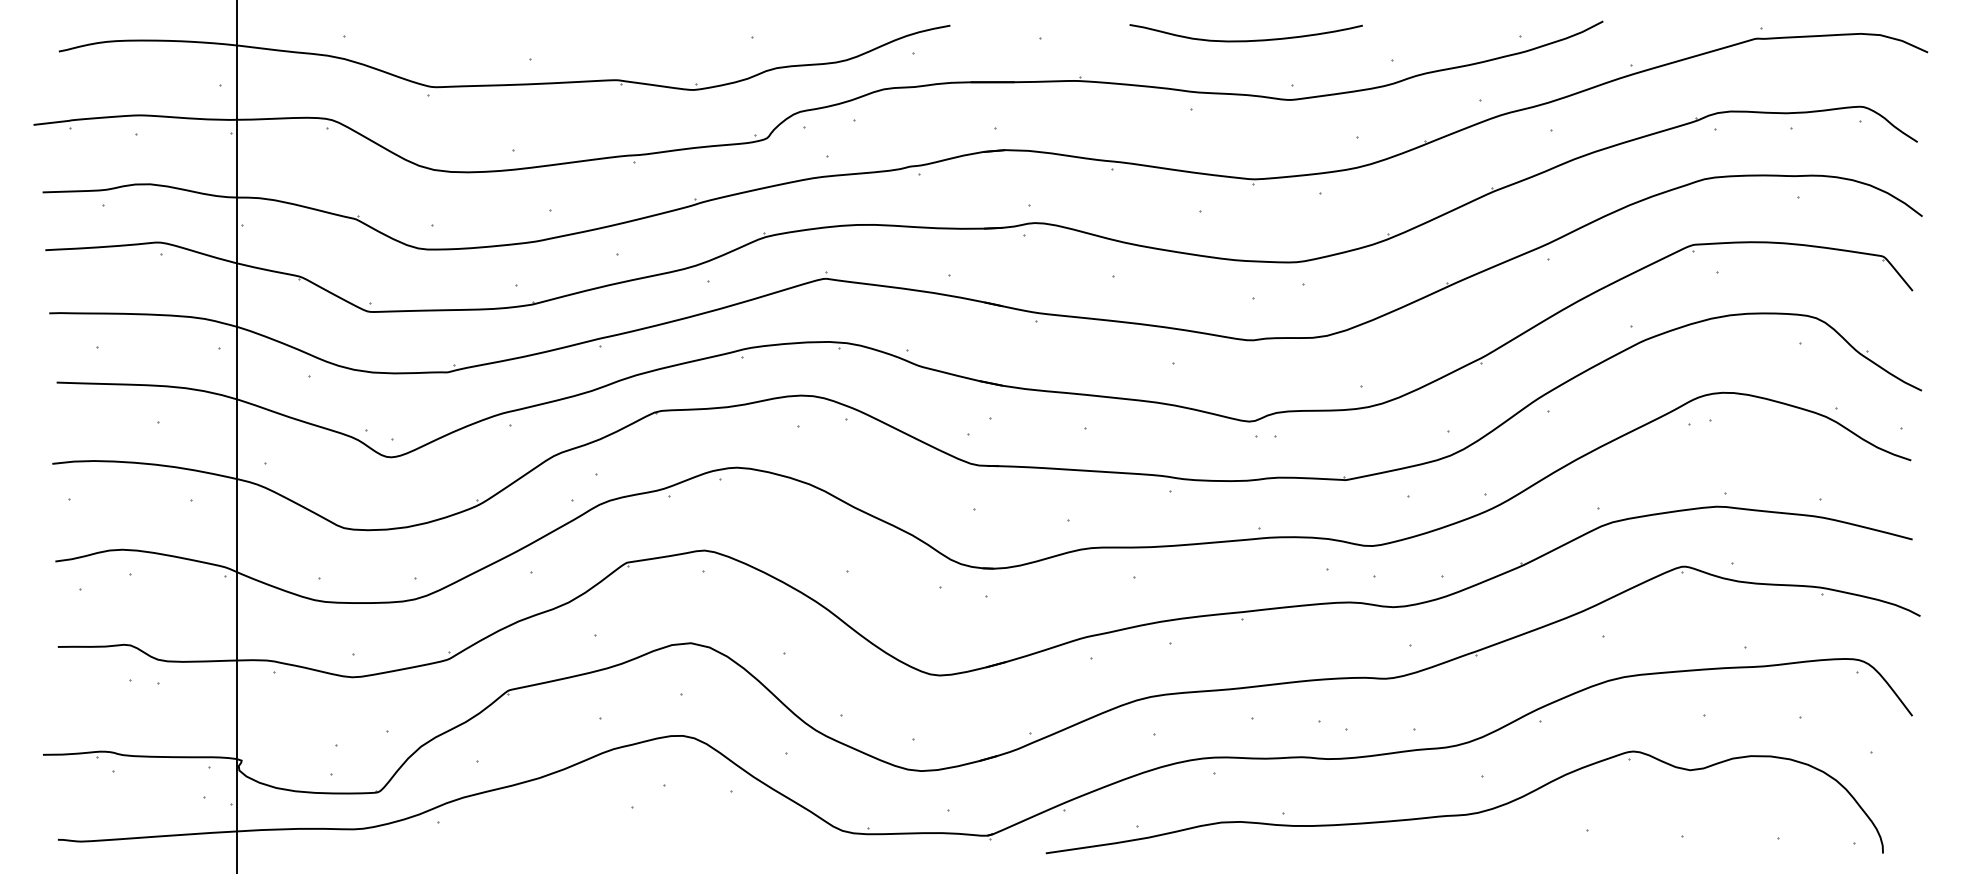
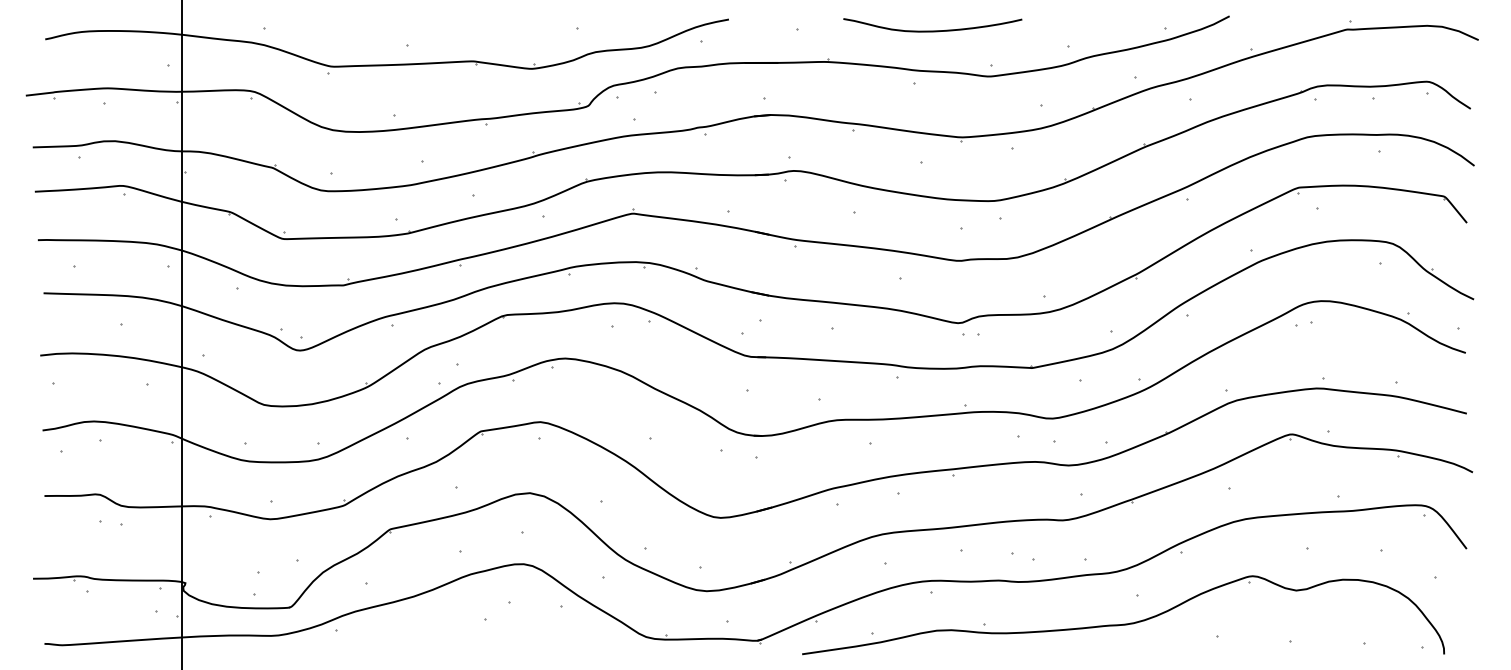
curve: (1245, 40) -> (932, 30), moved

